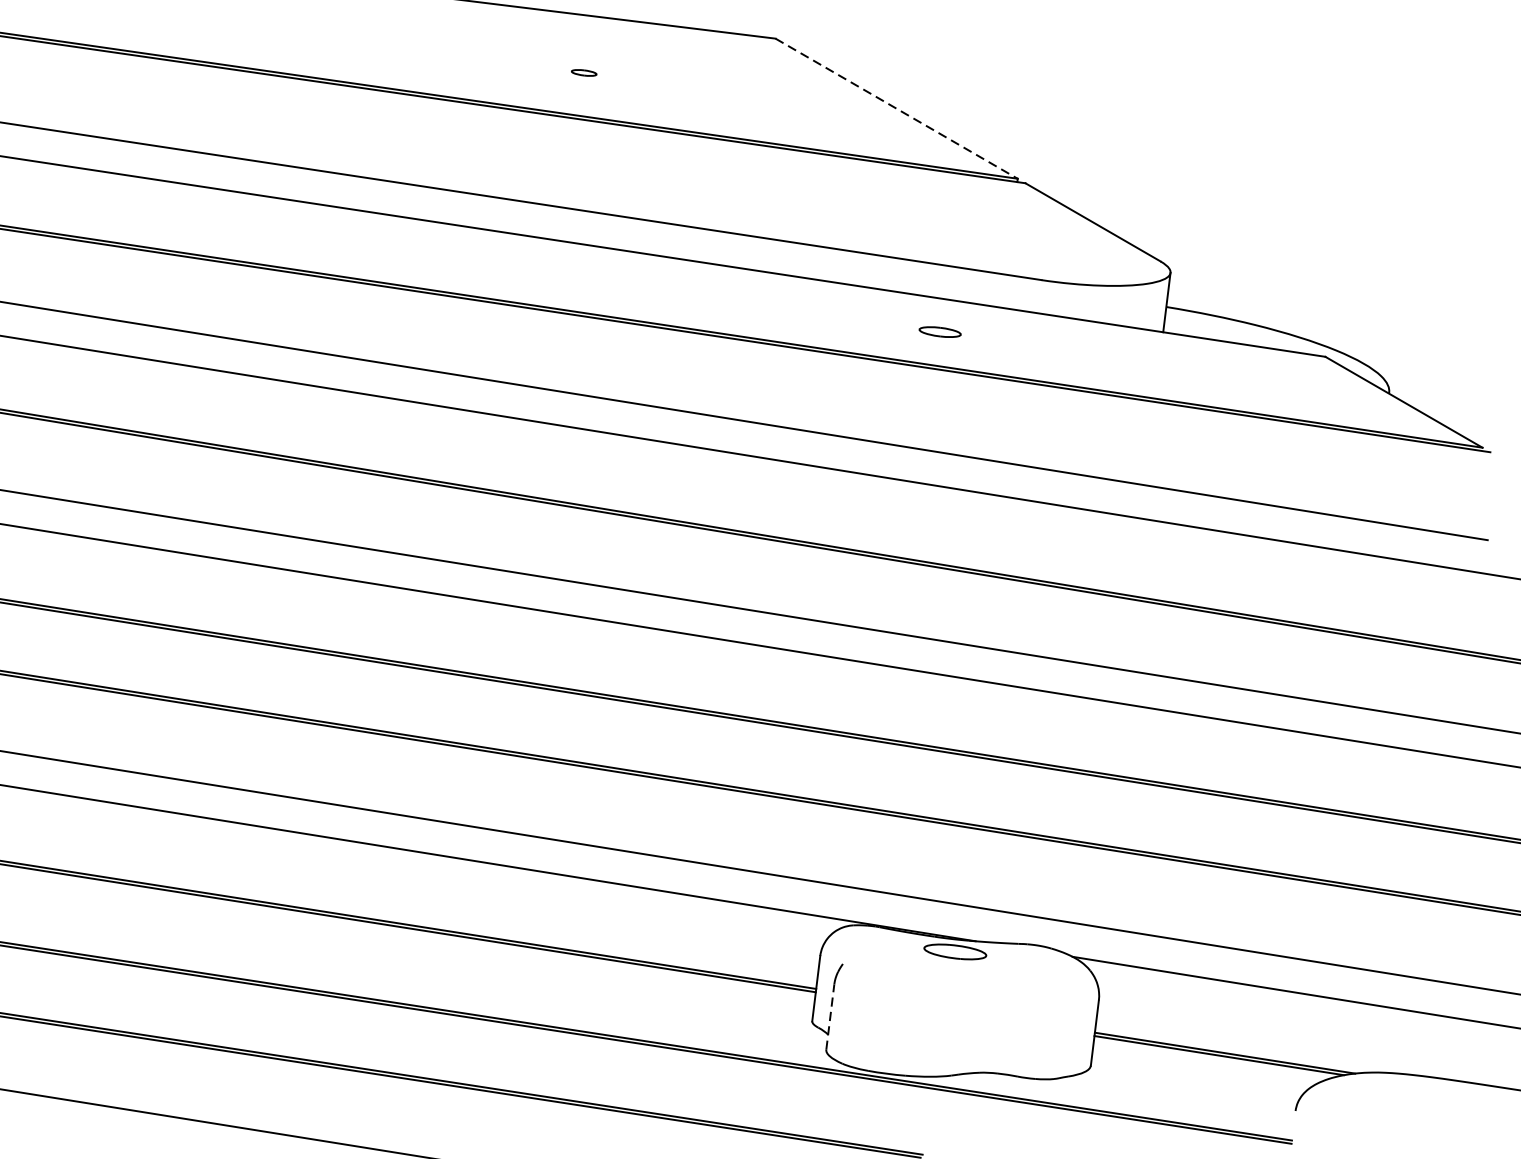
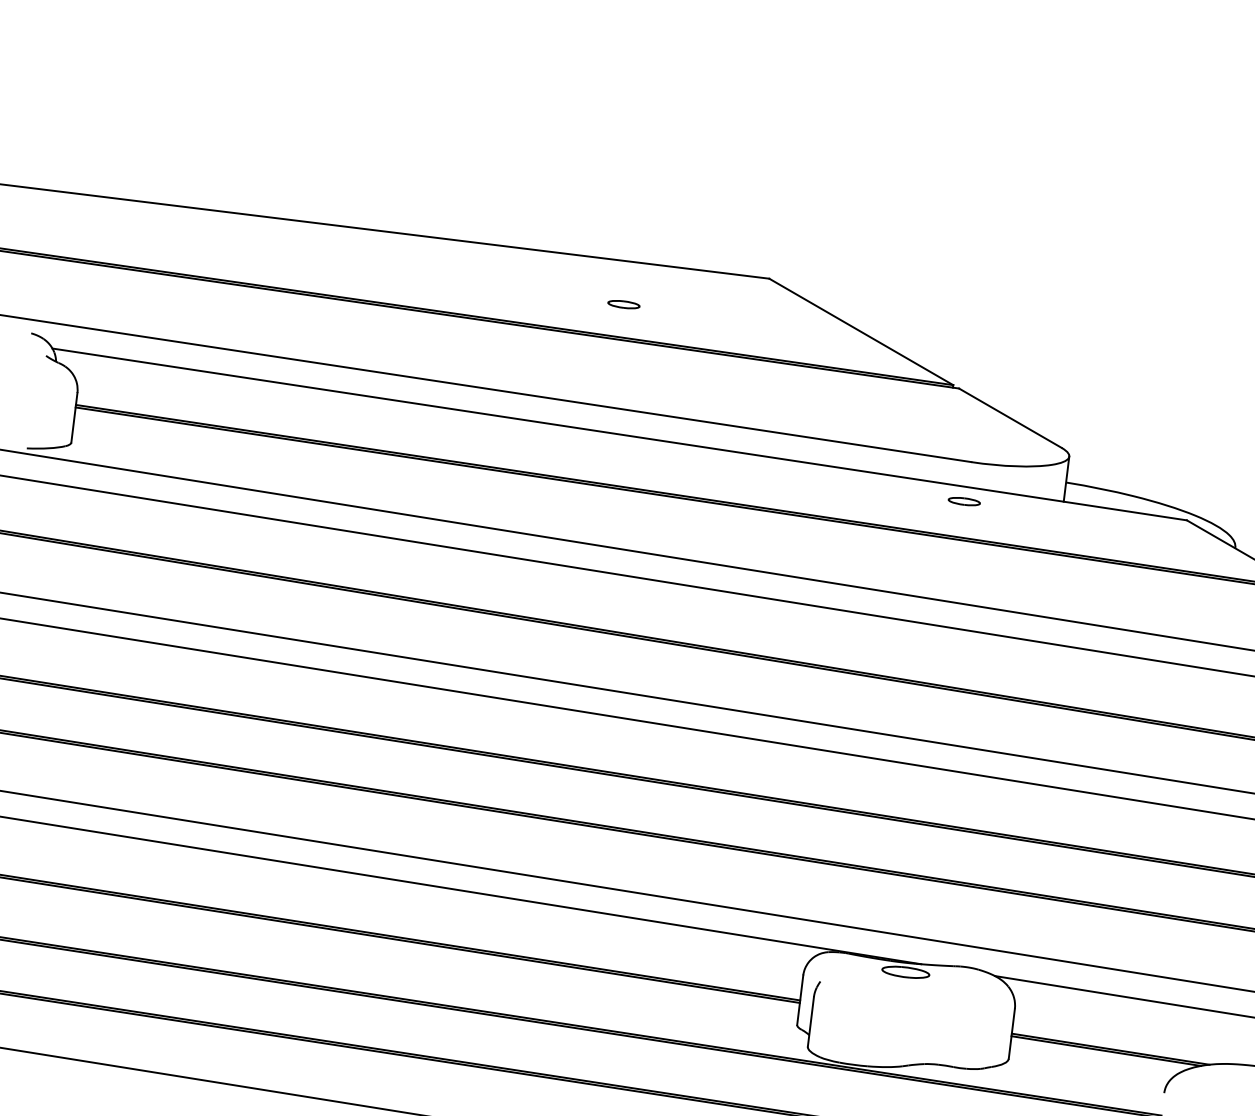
part: (583, 72) -> (623, 304), size x1.67
line: (896, 109) -> (861, 332), dashed -> solid
part: (939, 331) -> (963, 501), moved
line: (829, 1016) -> (810, 1021), dashed -> solid

